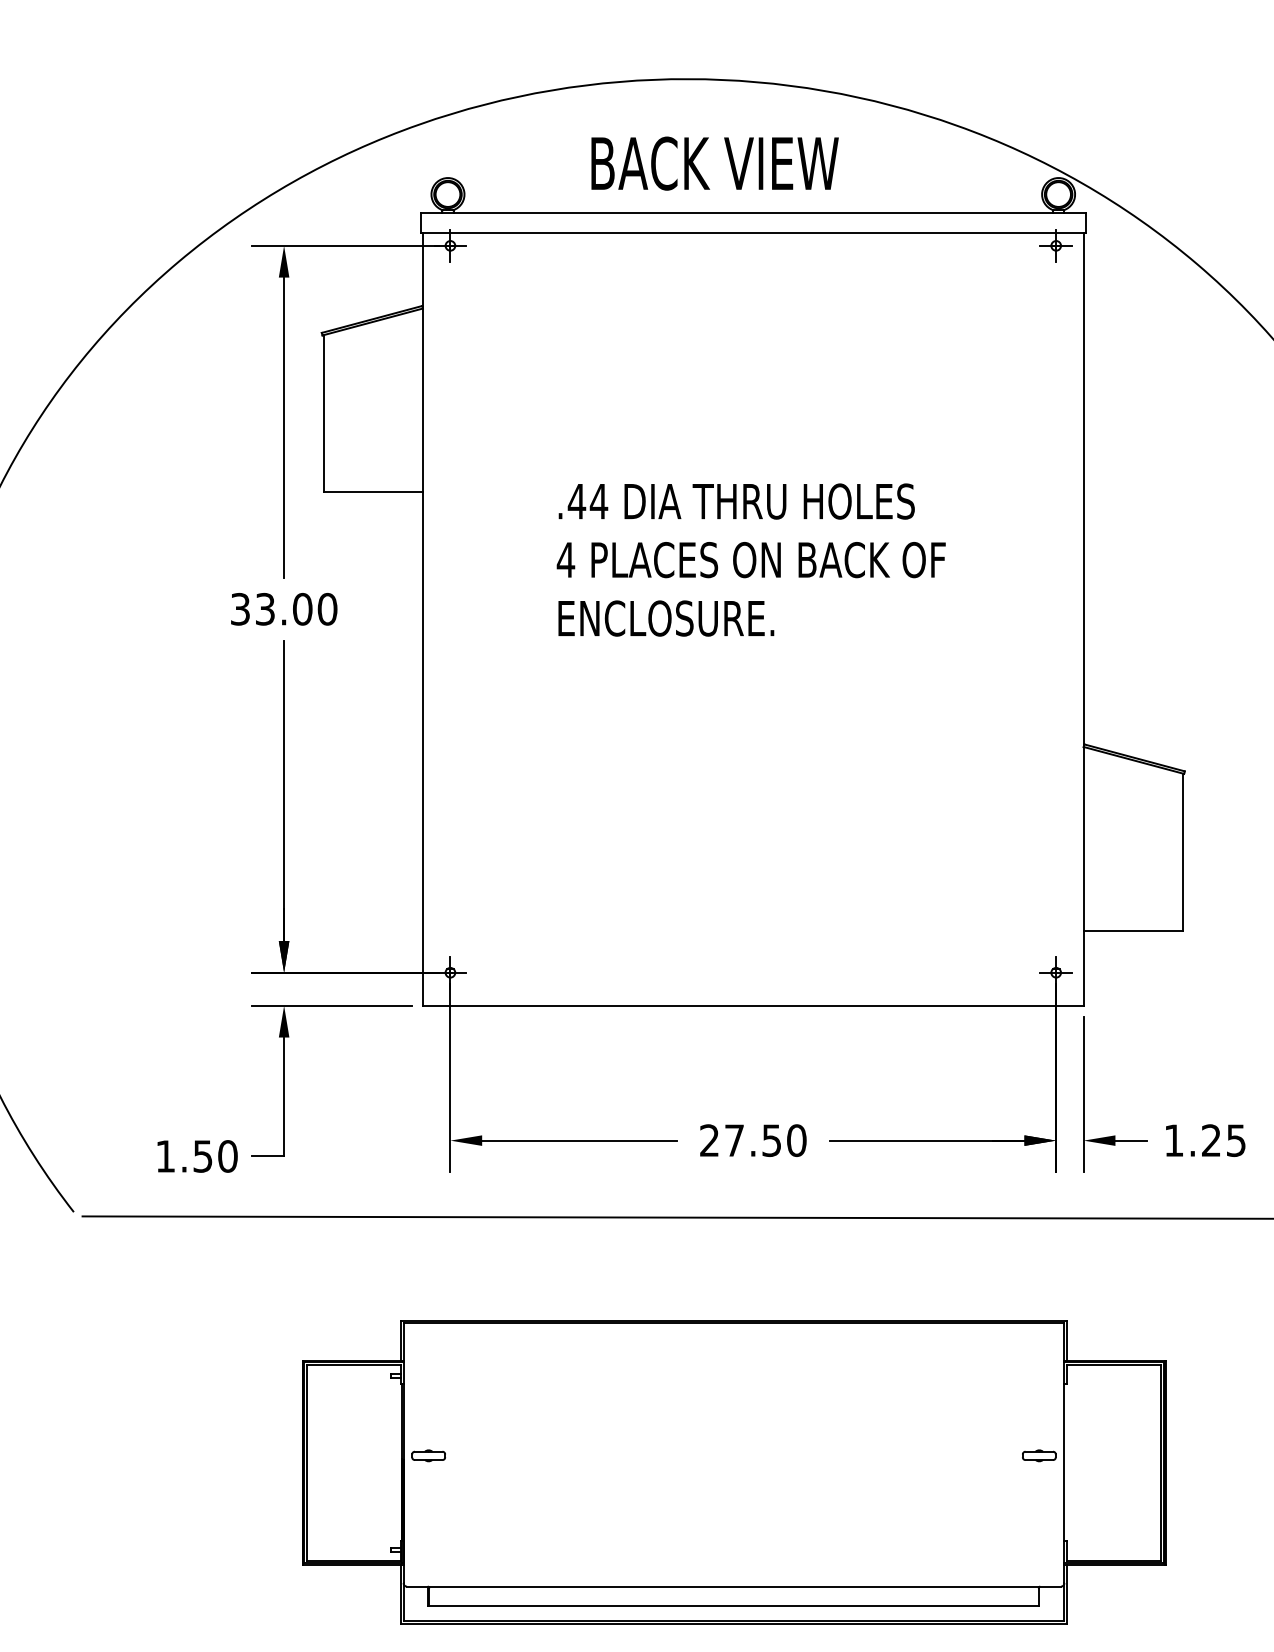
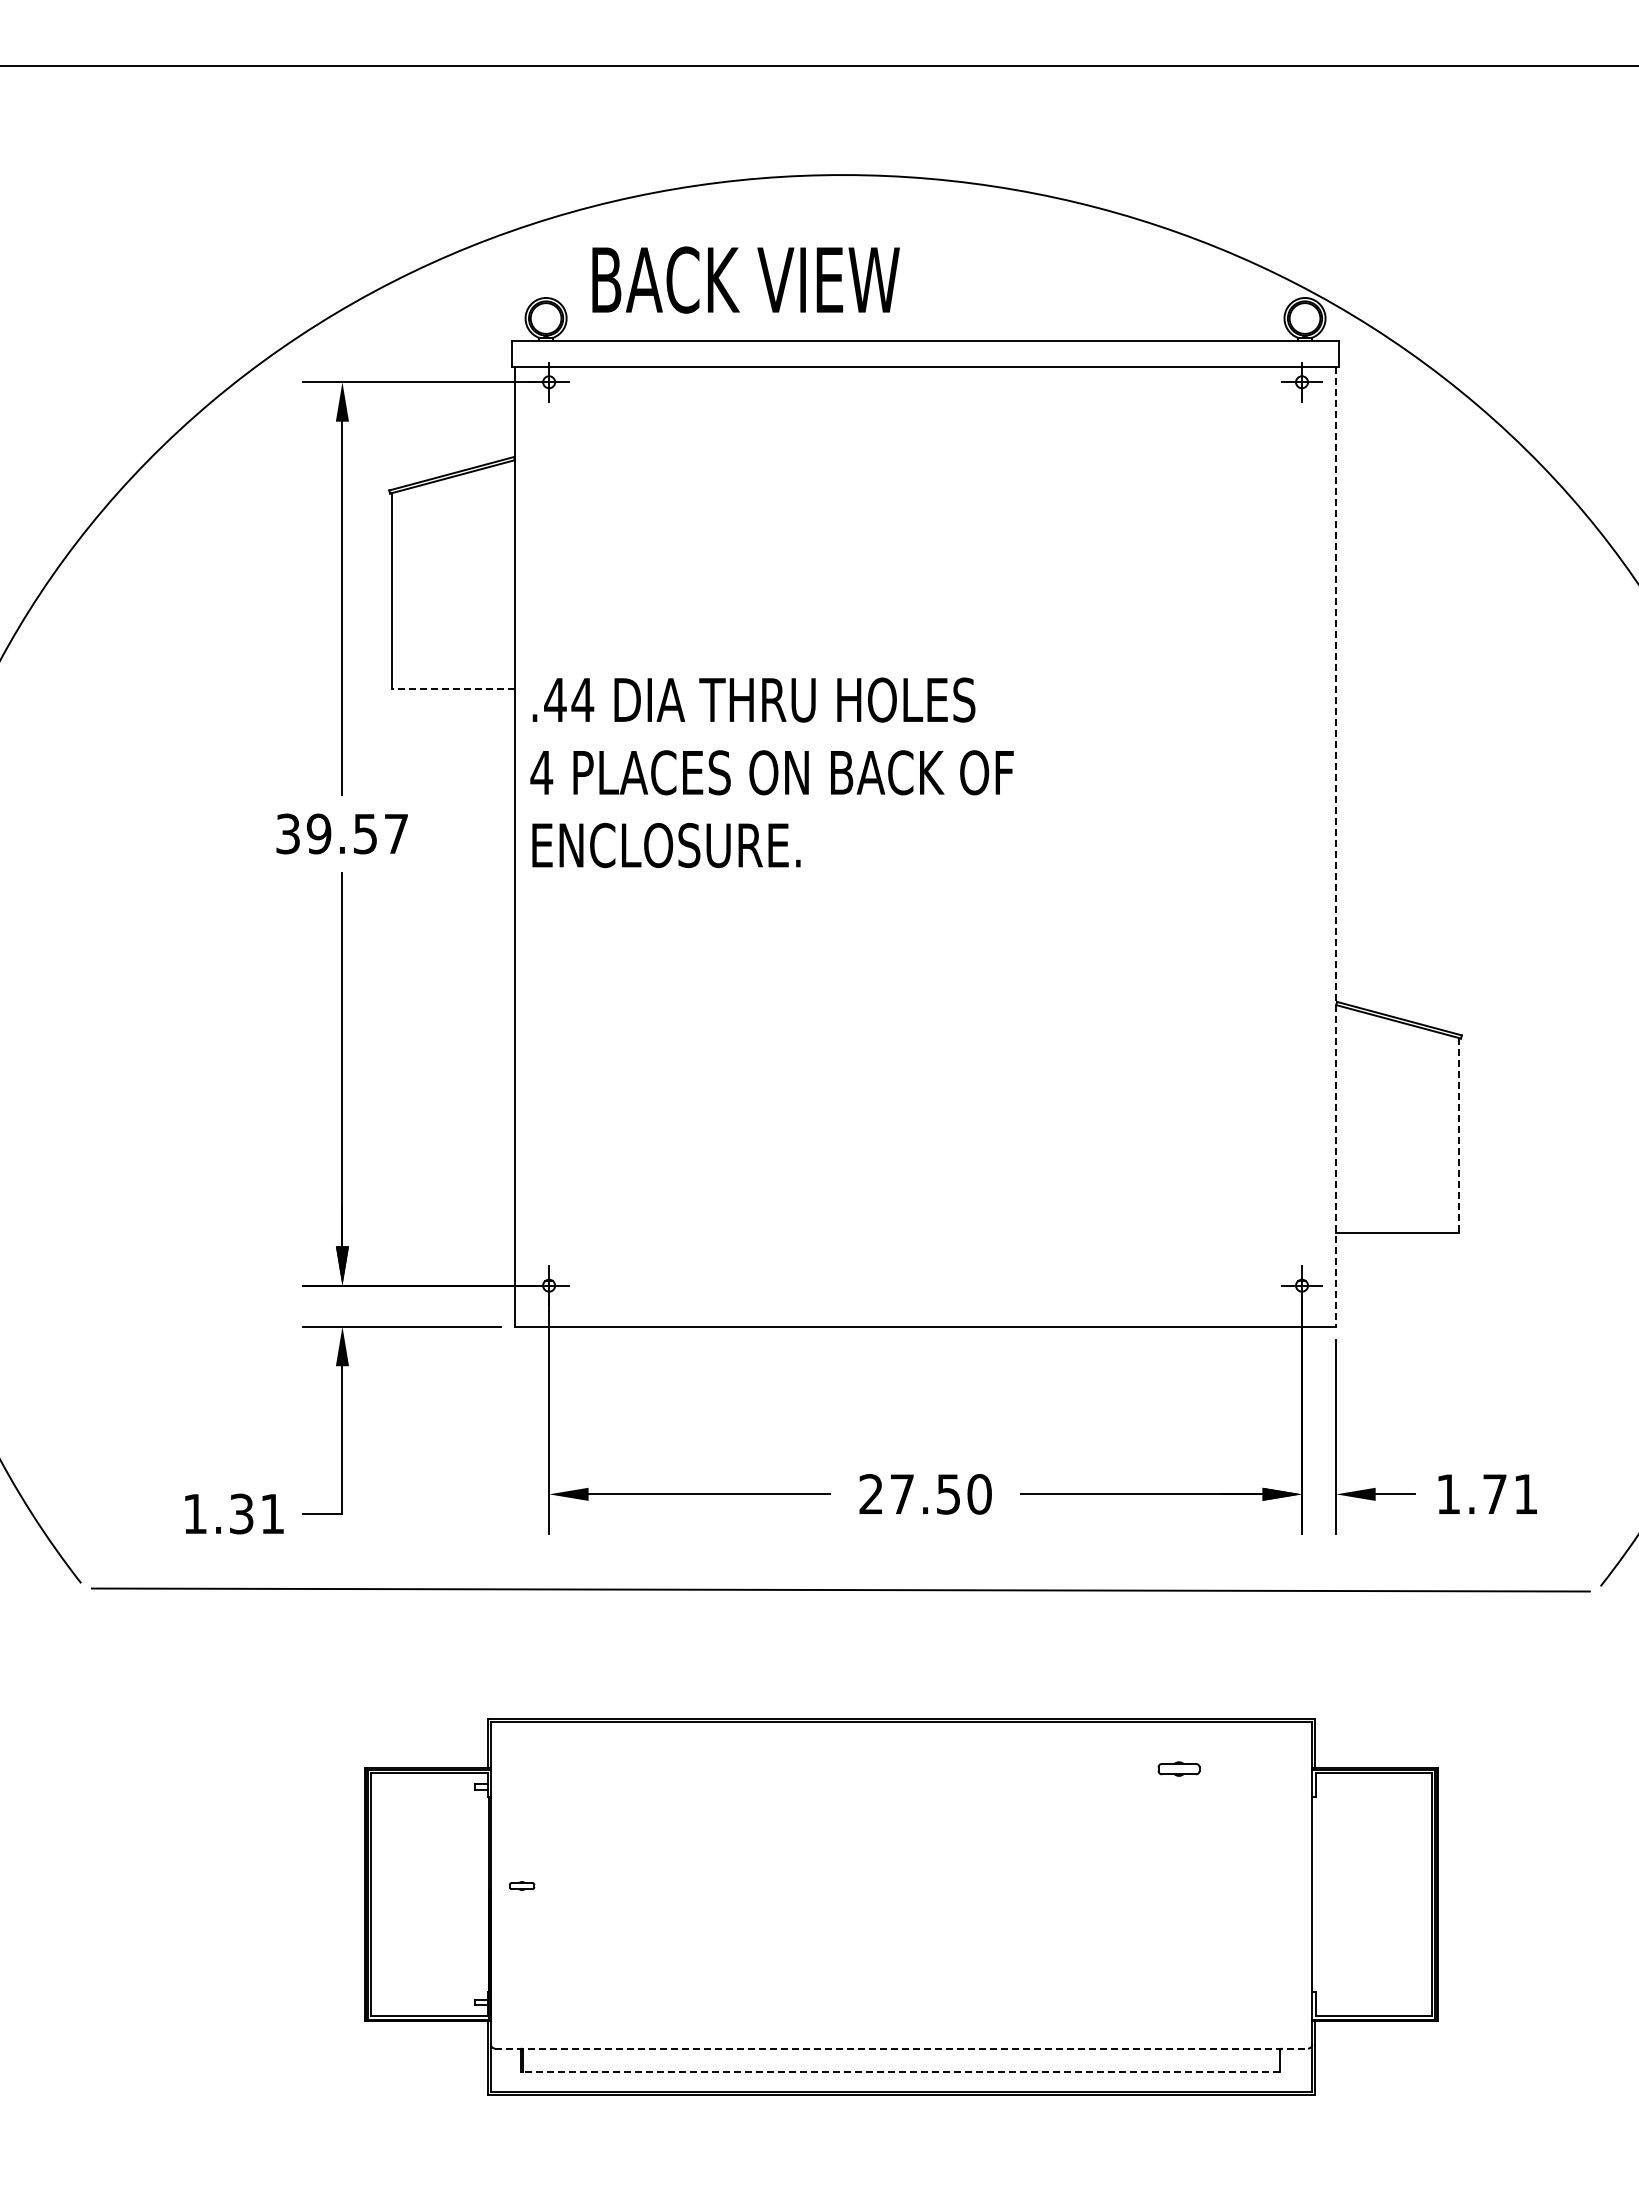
text: (714, 163) -> (745, 279), moved
line: (373, 492) -> (453, 688), solid -> dashed
text: (750, 559) -> (771, 772), moved
text: (296, 608) -> (357, 833), 33.00 -> 39.57
line: (1083, 619) -> (1336, 846), solid -> dashed
line: (1182, 851) -> (1459, 1135), solid -> dashed
text: (1223, 1140) -> (1510, 1494), 1.25 -> 1.71
text: (215, 1156) -> (257, 1513), 1.50 -> 1.31
part: (428, 1455) -> (521, 1885), size x0.6
part: (1038, 1455) -> (1178, 1768), moved
line: (734, 1586) -> (902, 2048), solid -> dashed
line: (733, 1605) -> (901, 2072), solid -> dashed

